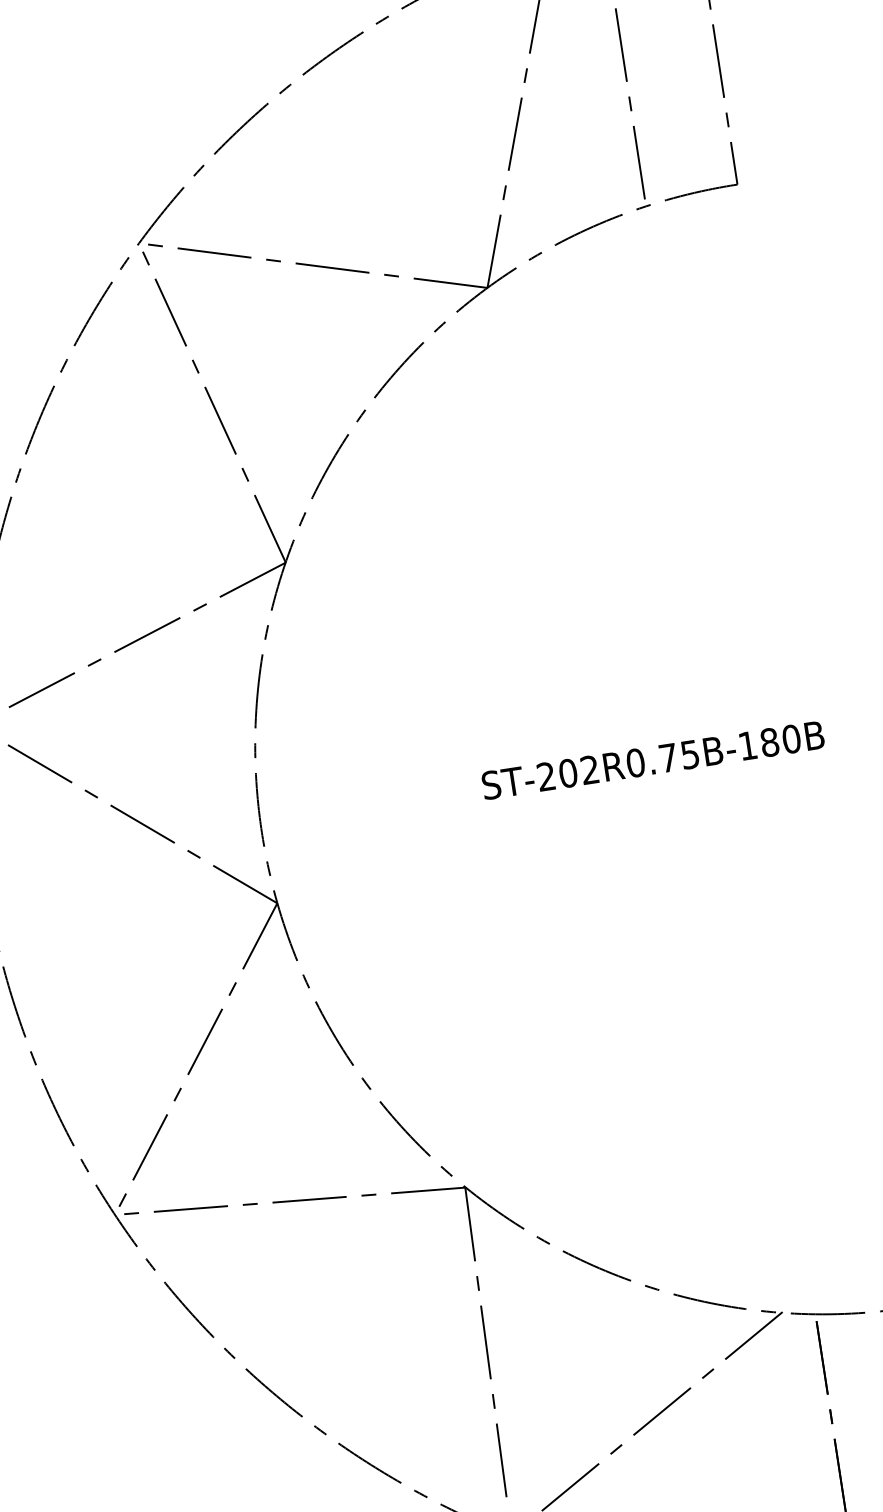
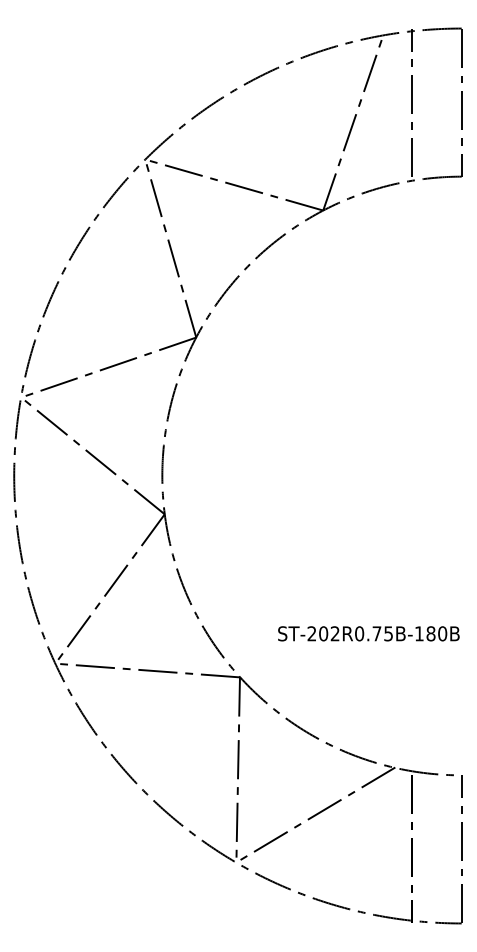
text: (652, 759) -> (368, 633), moved

